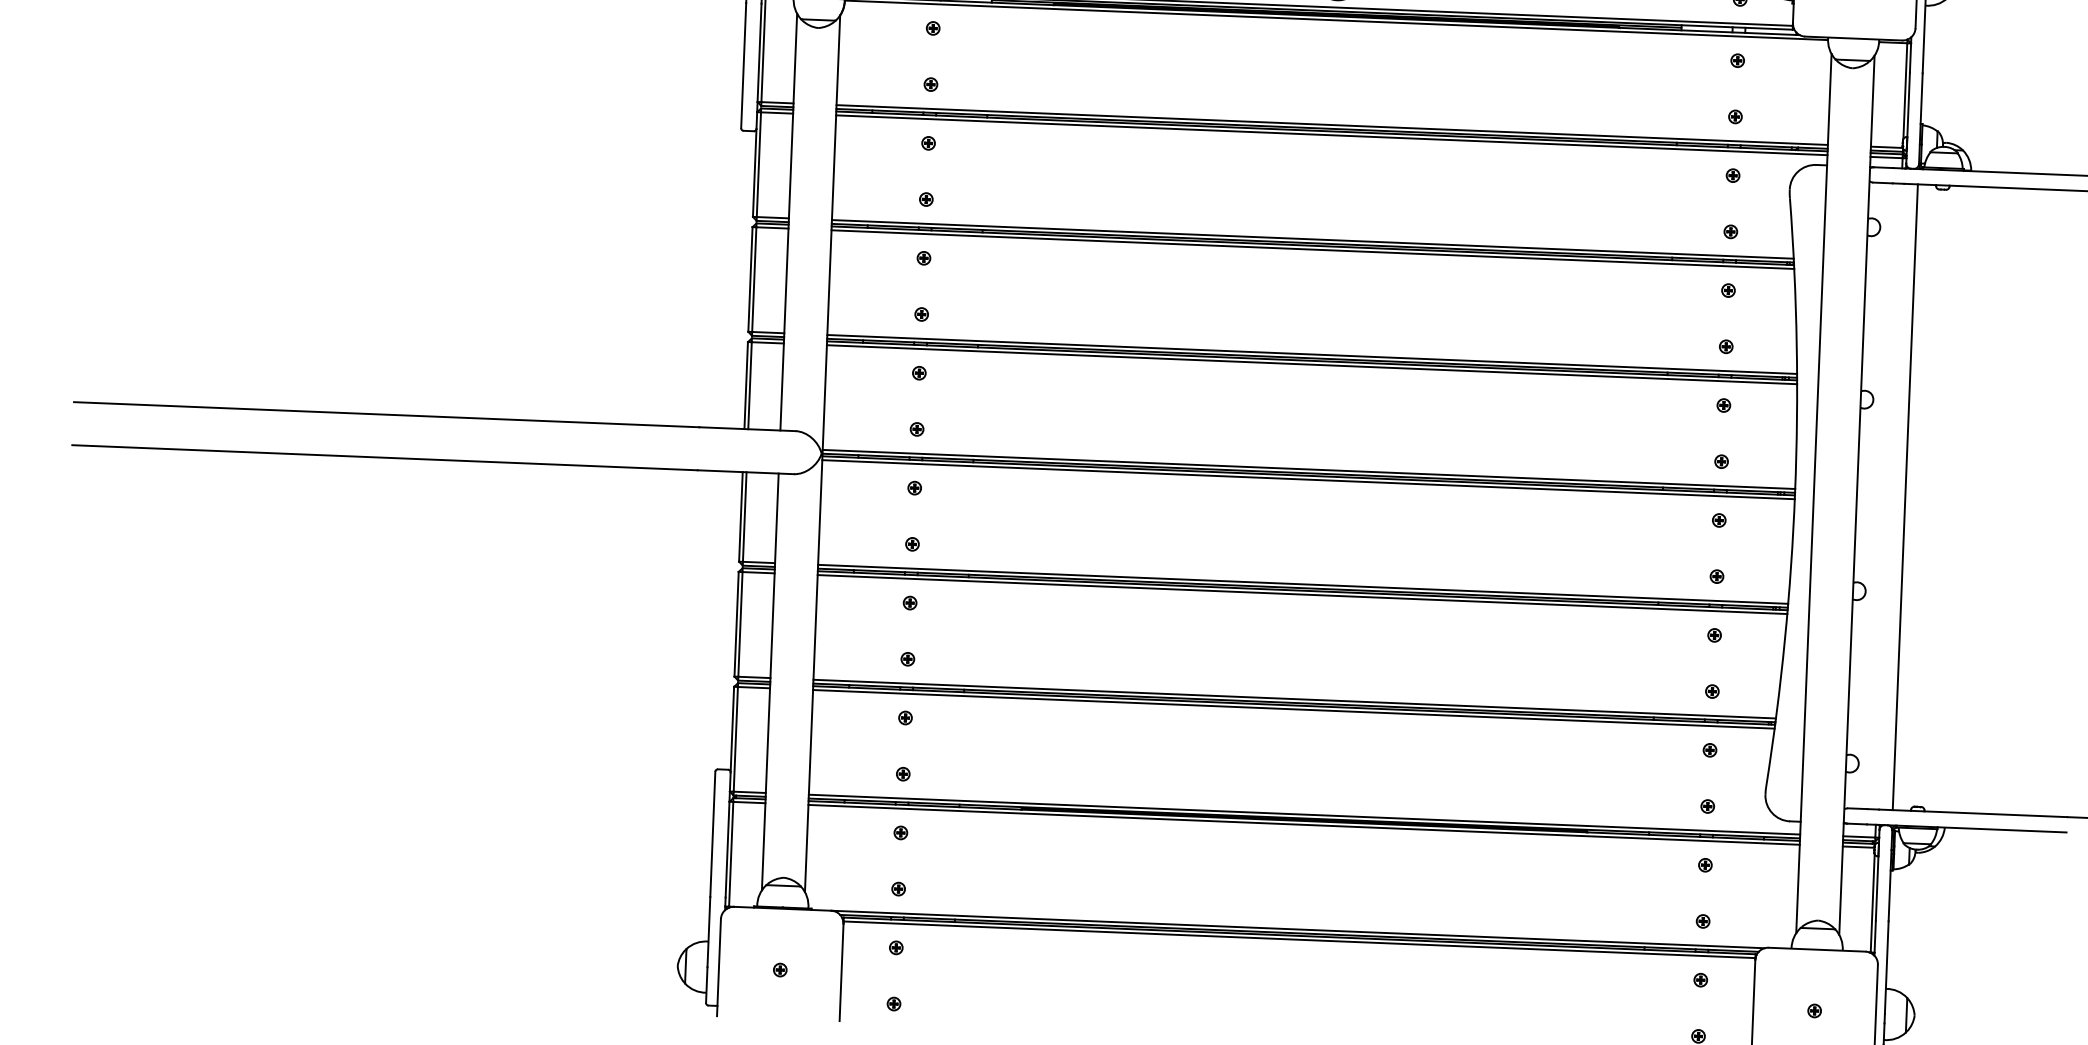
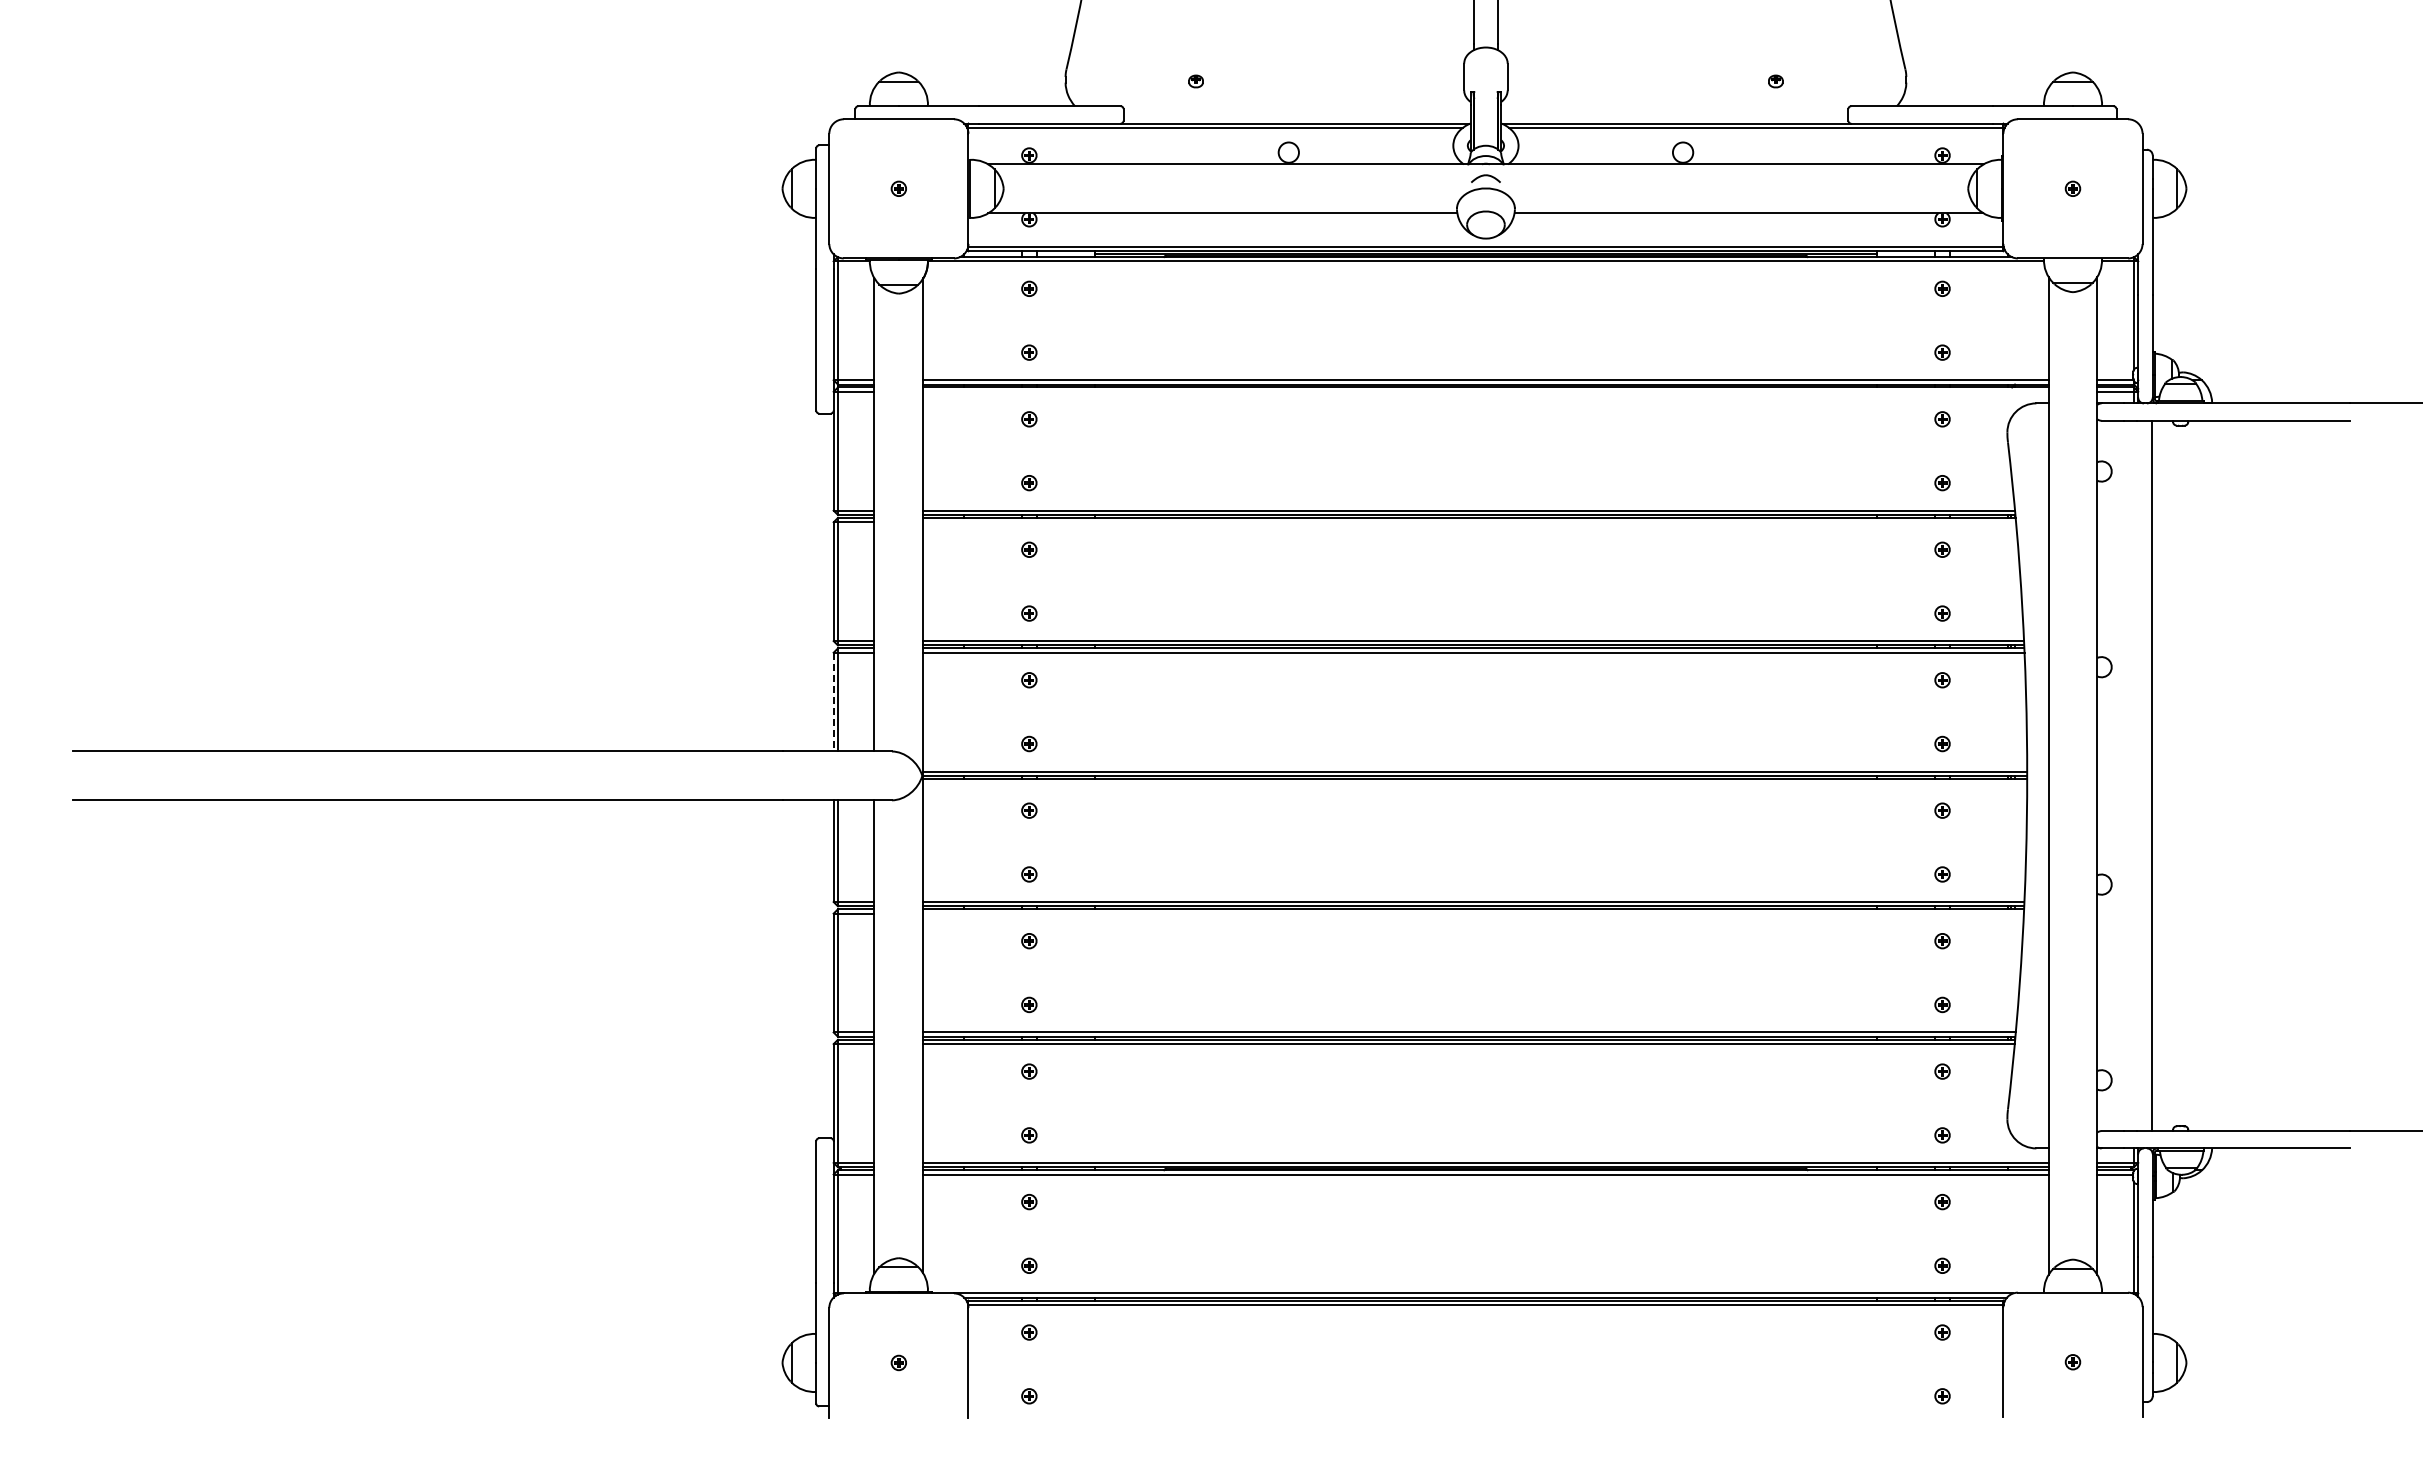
line: (1331, 134) -> (1485, 391), removed
line: (1312, 249) -> (1469, 522), removed
line: (746, 385) -> (833, 702), solid -> dashed
line: (1308, 479) -> (1475, 783), removed
line: (1302, 594) -> (1473, 913), removed

